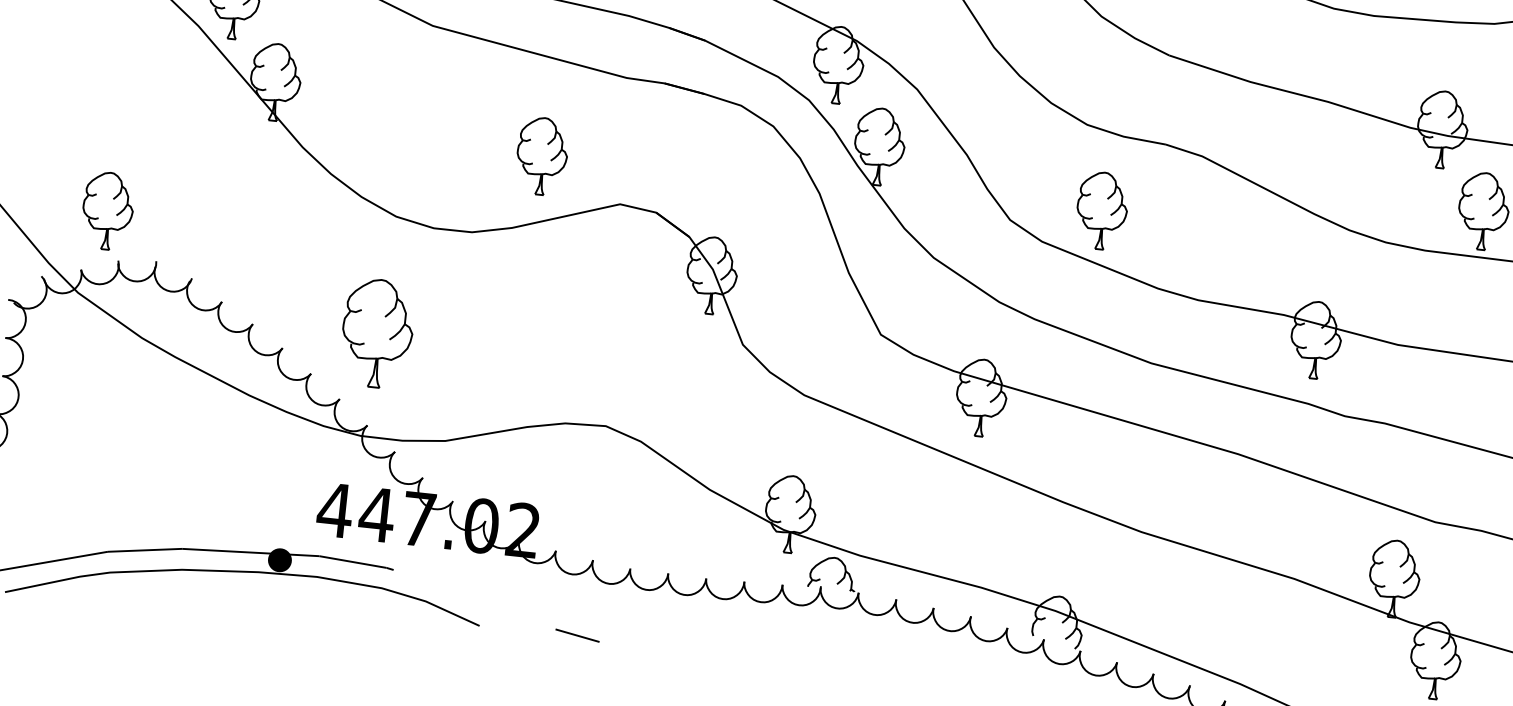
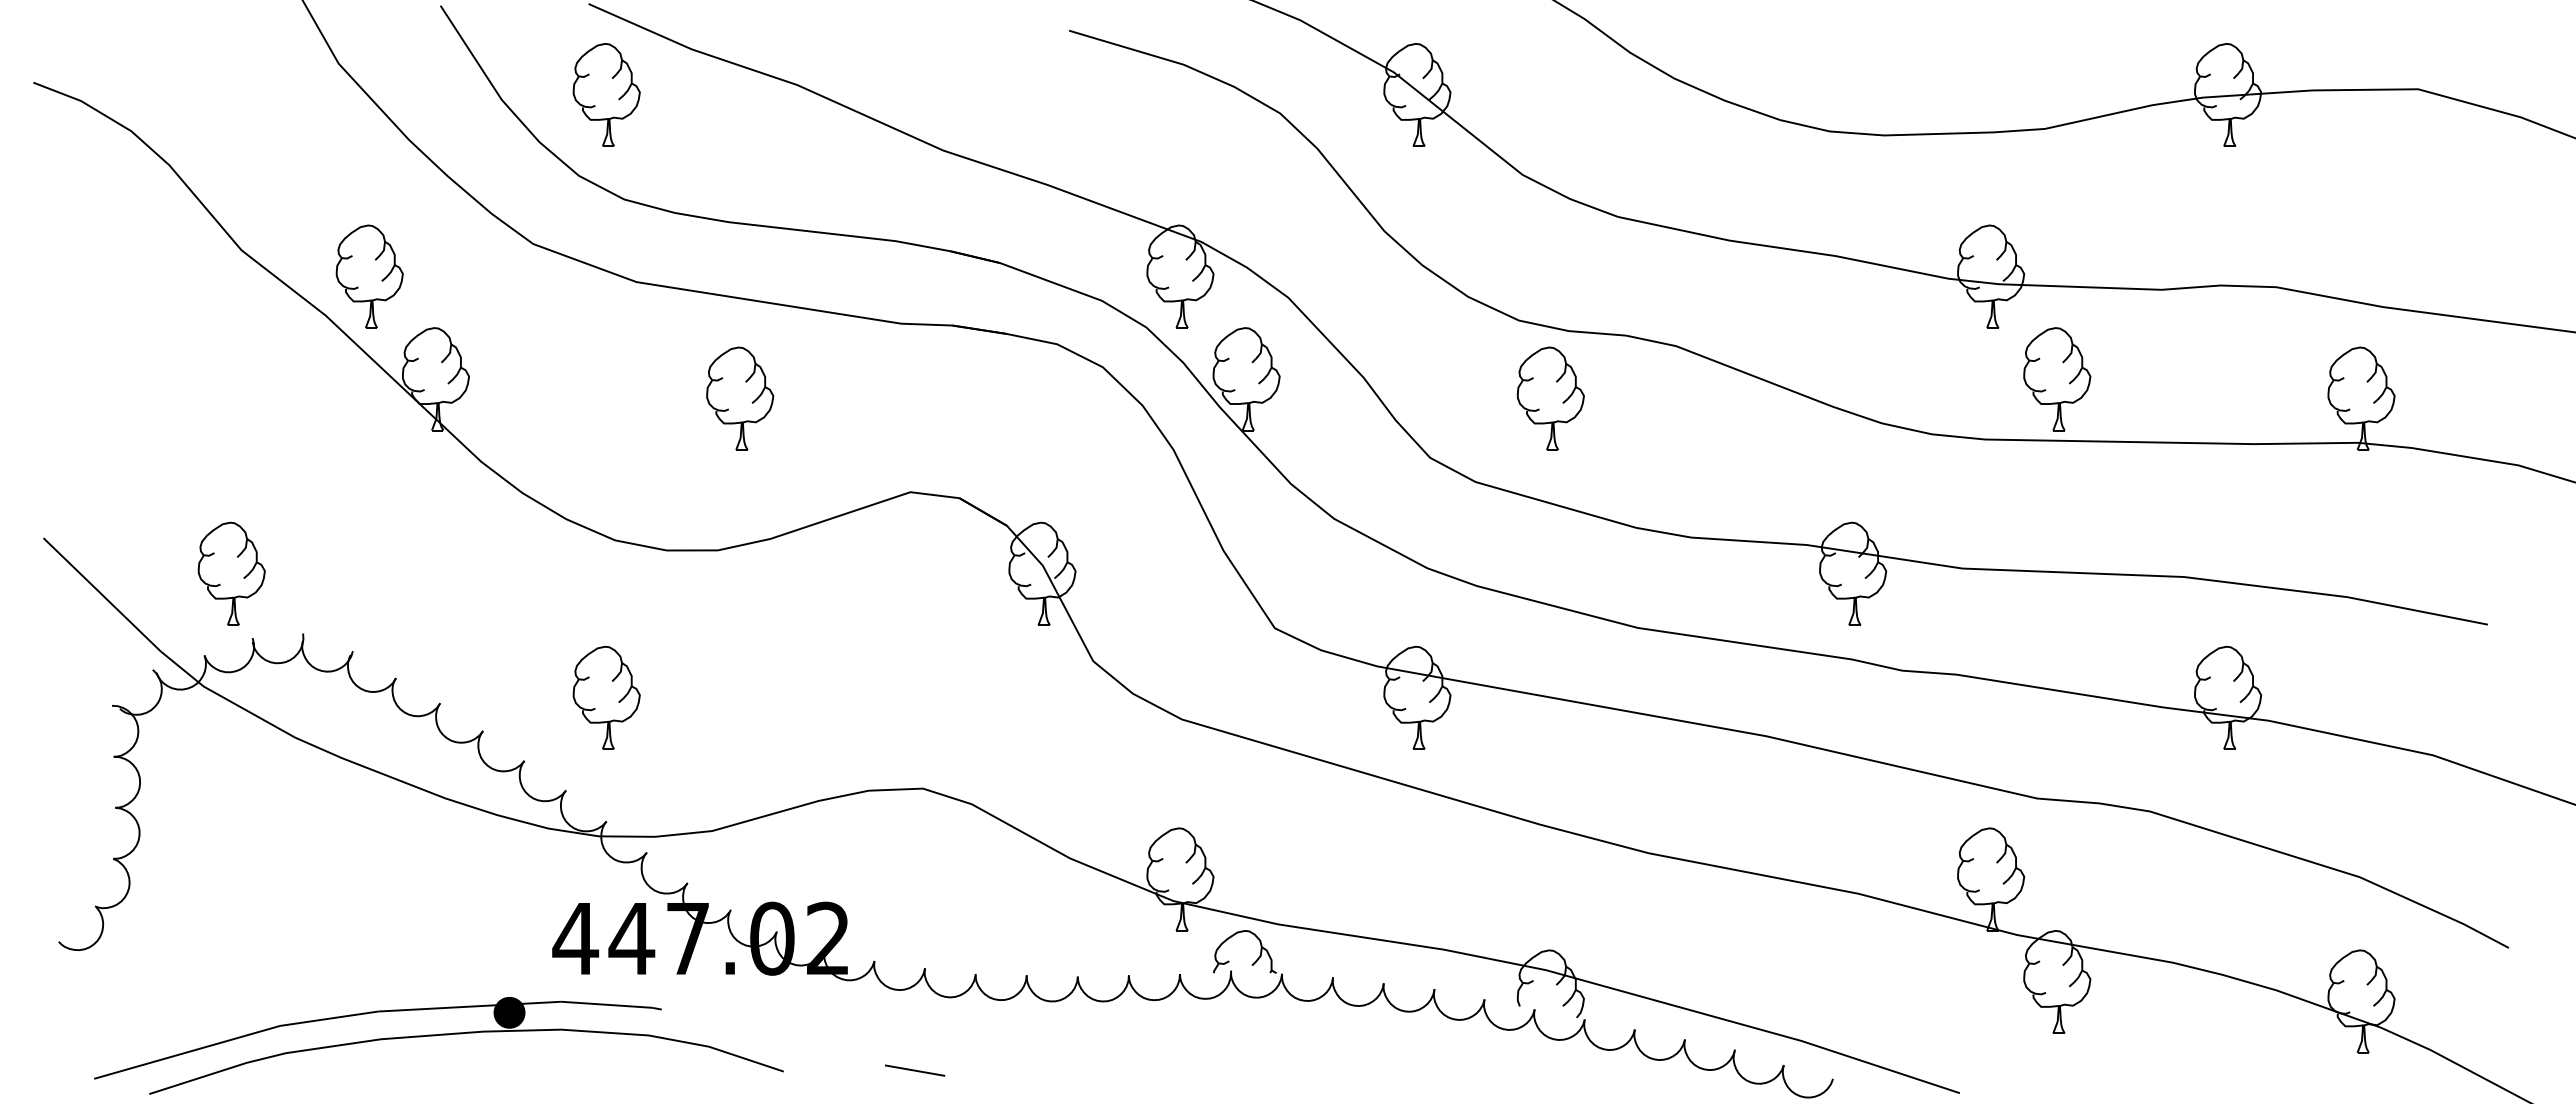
part: (542, 156) -> (740, 398), moved
part: (1101, 210) -> (1550, 398), moved
part: (377, 333) -> (606, 697), size x0.71

